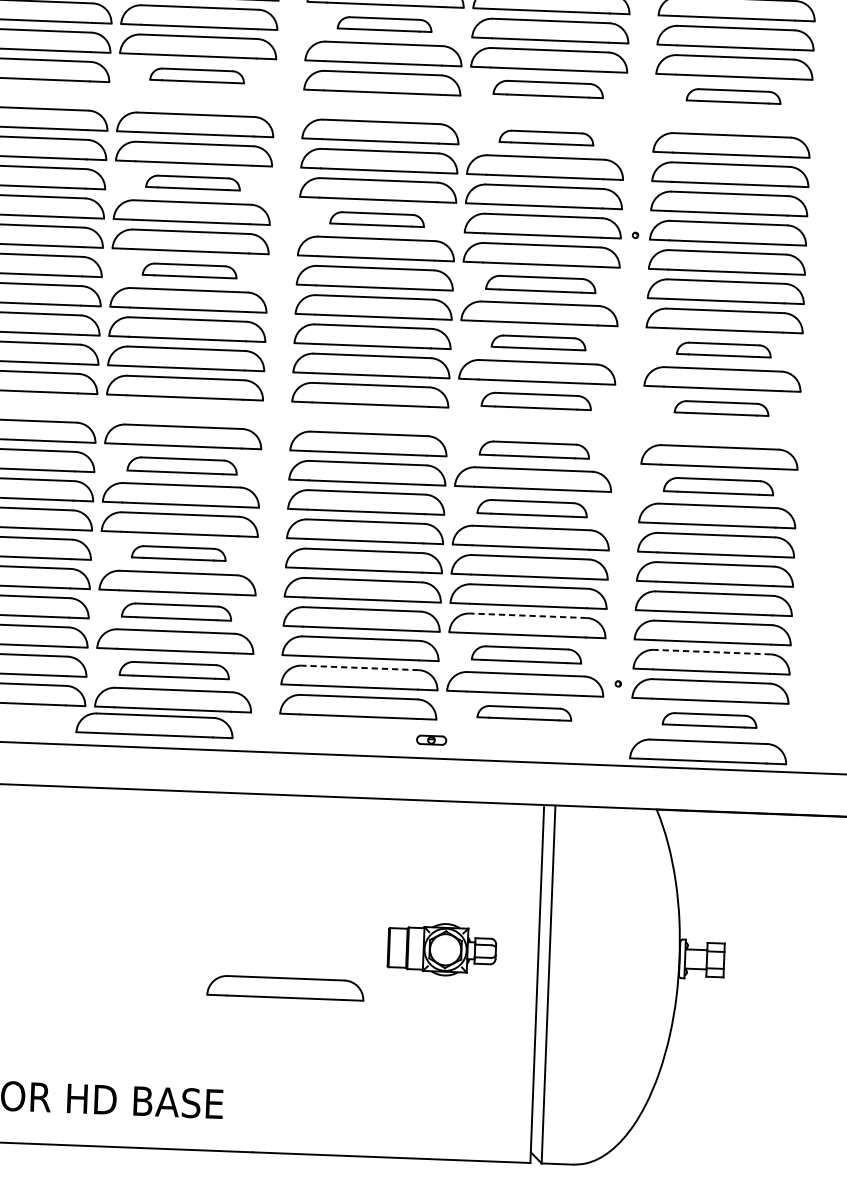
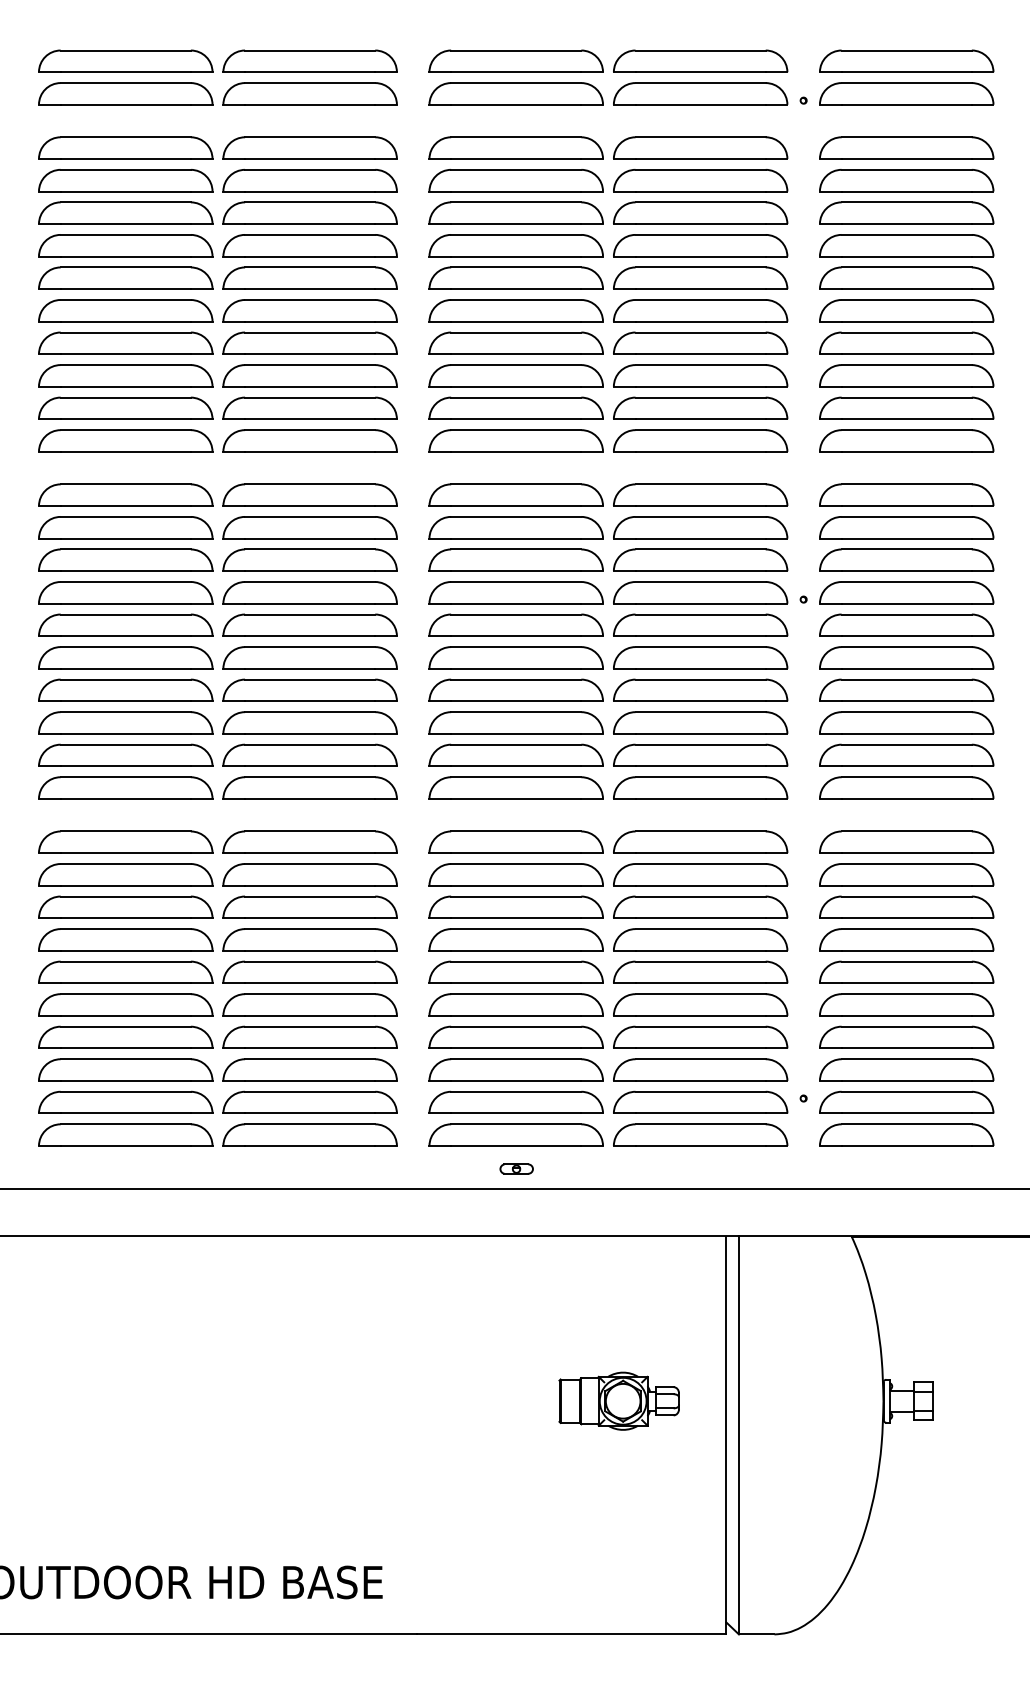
part: (384, 23) -> (515, 375), size x1.67
part: (196, 75) -> (309, 440), size x1.67
part: (548, 88) -> (700, 440), size x1.43
part: (733, 95) -> (906, 440), size x1.67
part: (546, 137) -> (700, 494), size x1.67
part: (192, 182) -> (309, 559), size x1.67
part: (376, 219) -> (515, 592), size x1.67
part: (189, 270) -> (309, 657), size x1.67
part: (540, 283) -> (700, 657), size x1.43
part: (538, 342) -> (700, 722), size x1.67
part: (723, 349) -> (906, 722), size x1.67
part: (536, 400) -> (700, 787), size x1.43
part: (721, 407) -> (906, 787), size x1.67
part: (534, 449) -> (700, 841), size x1.43
part: (181, 465) -> (309, 874), size x1.43
part: (718, 486) -> (906, 874), size x1.43
part: (532, 507) -> (700, 906), size x1.43
part: (178, 552) -> (309, 971), size x1.67
part: (176, 611) -> (309, 1036), size x1.43
line: (528, 615) -> (700, 1026), dashed -> solid
line: (712, 652) -> (906, 1059), dashed -> solid
part: (526, 654) -> (700, 1069), size x1.43
line: (359, 667) -> (515, 1091), dashed -> solid
part: (173, 669) -> (309, 1101), size x1.43
part: (524, 712) -> (700, 1134), size x1.67
part: (709, 719) -> (906, 1134), size x1.67
part: (154, 724) -> (290, 1163), removed
part: (431, 739) -> (516, 1168), moved
part: (708, 751) -> (906, 1169), removed
part: (285, 987) -> (446, 1449), removed

